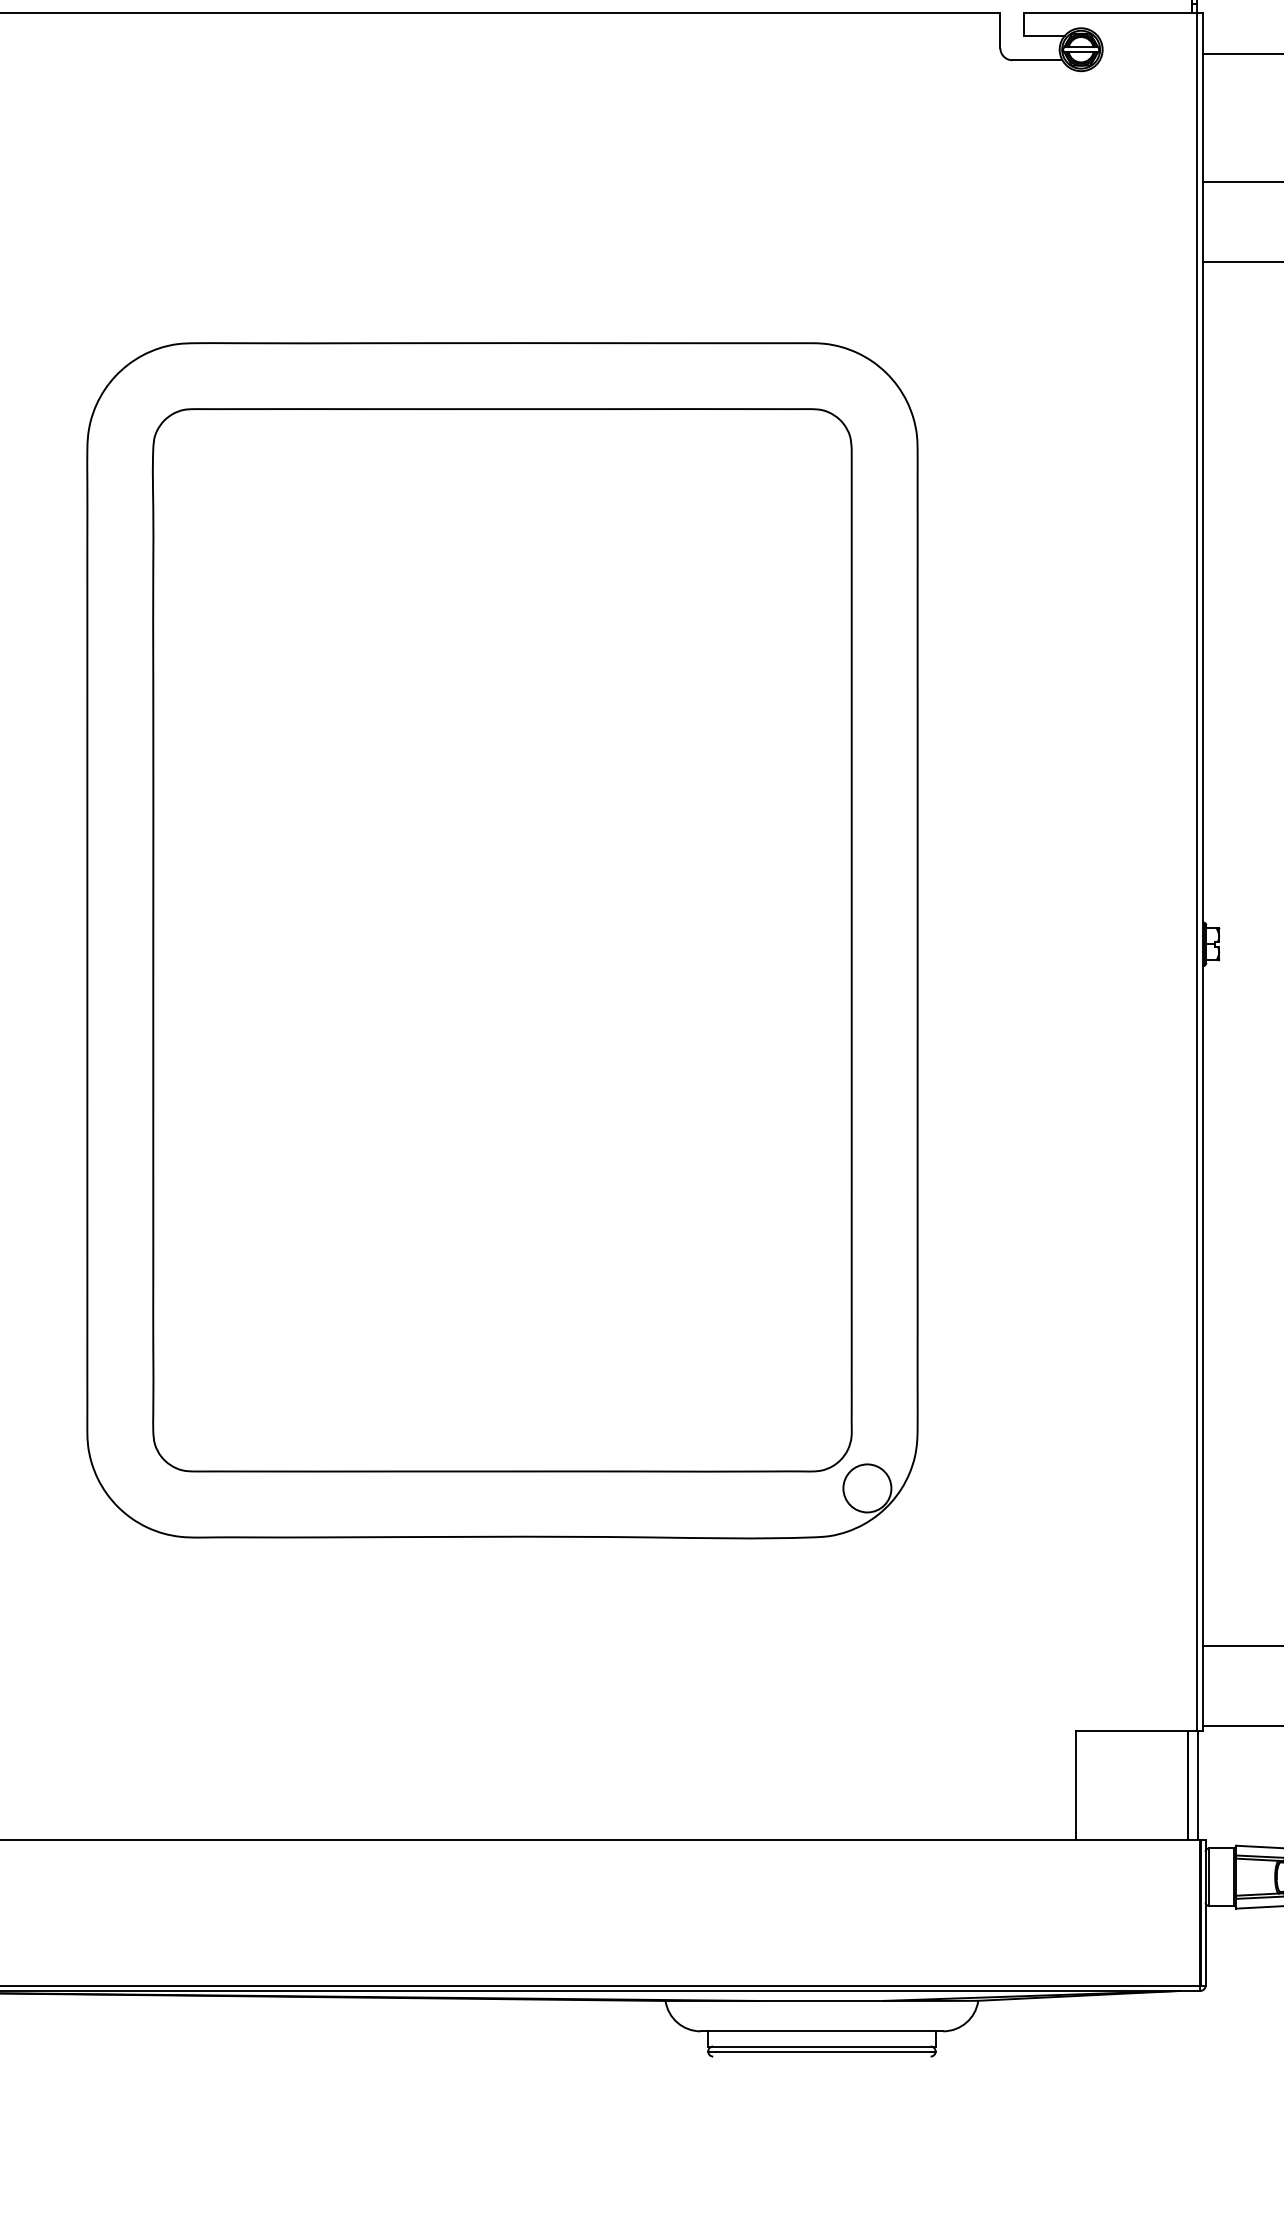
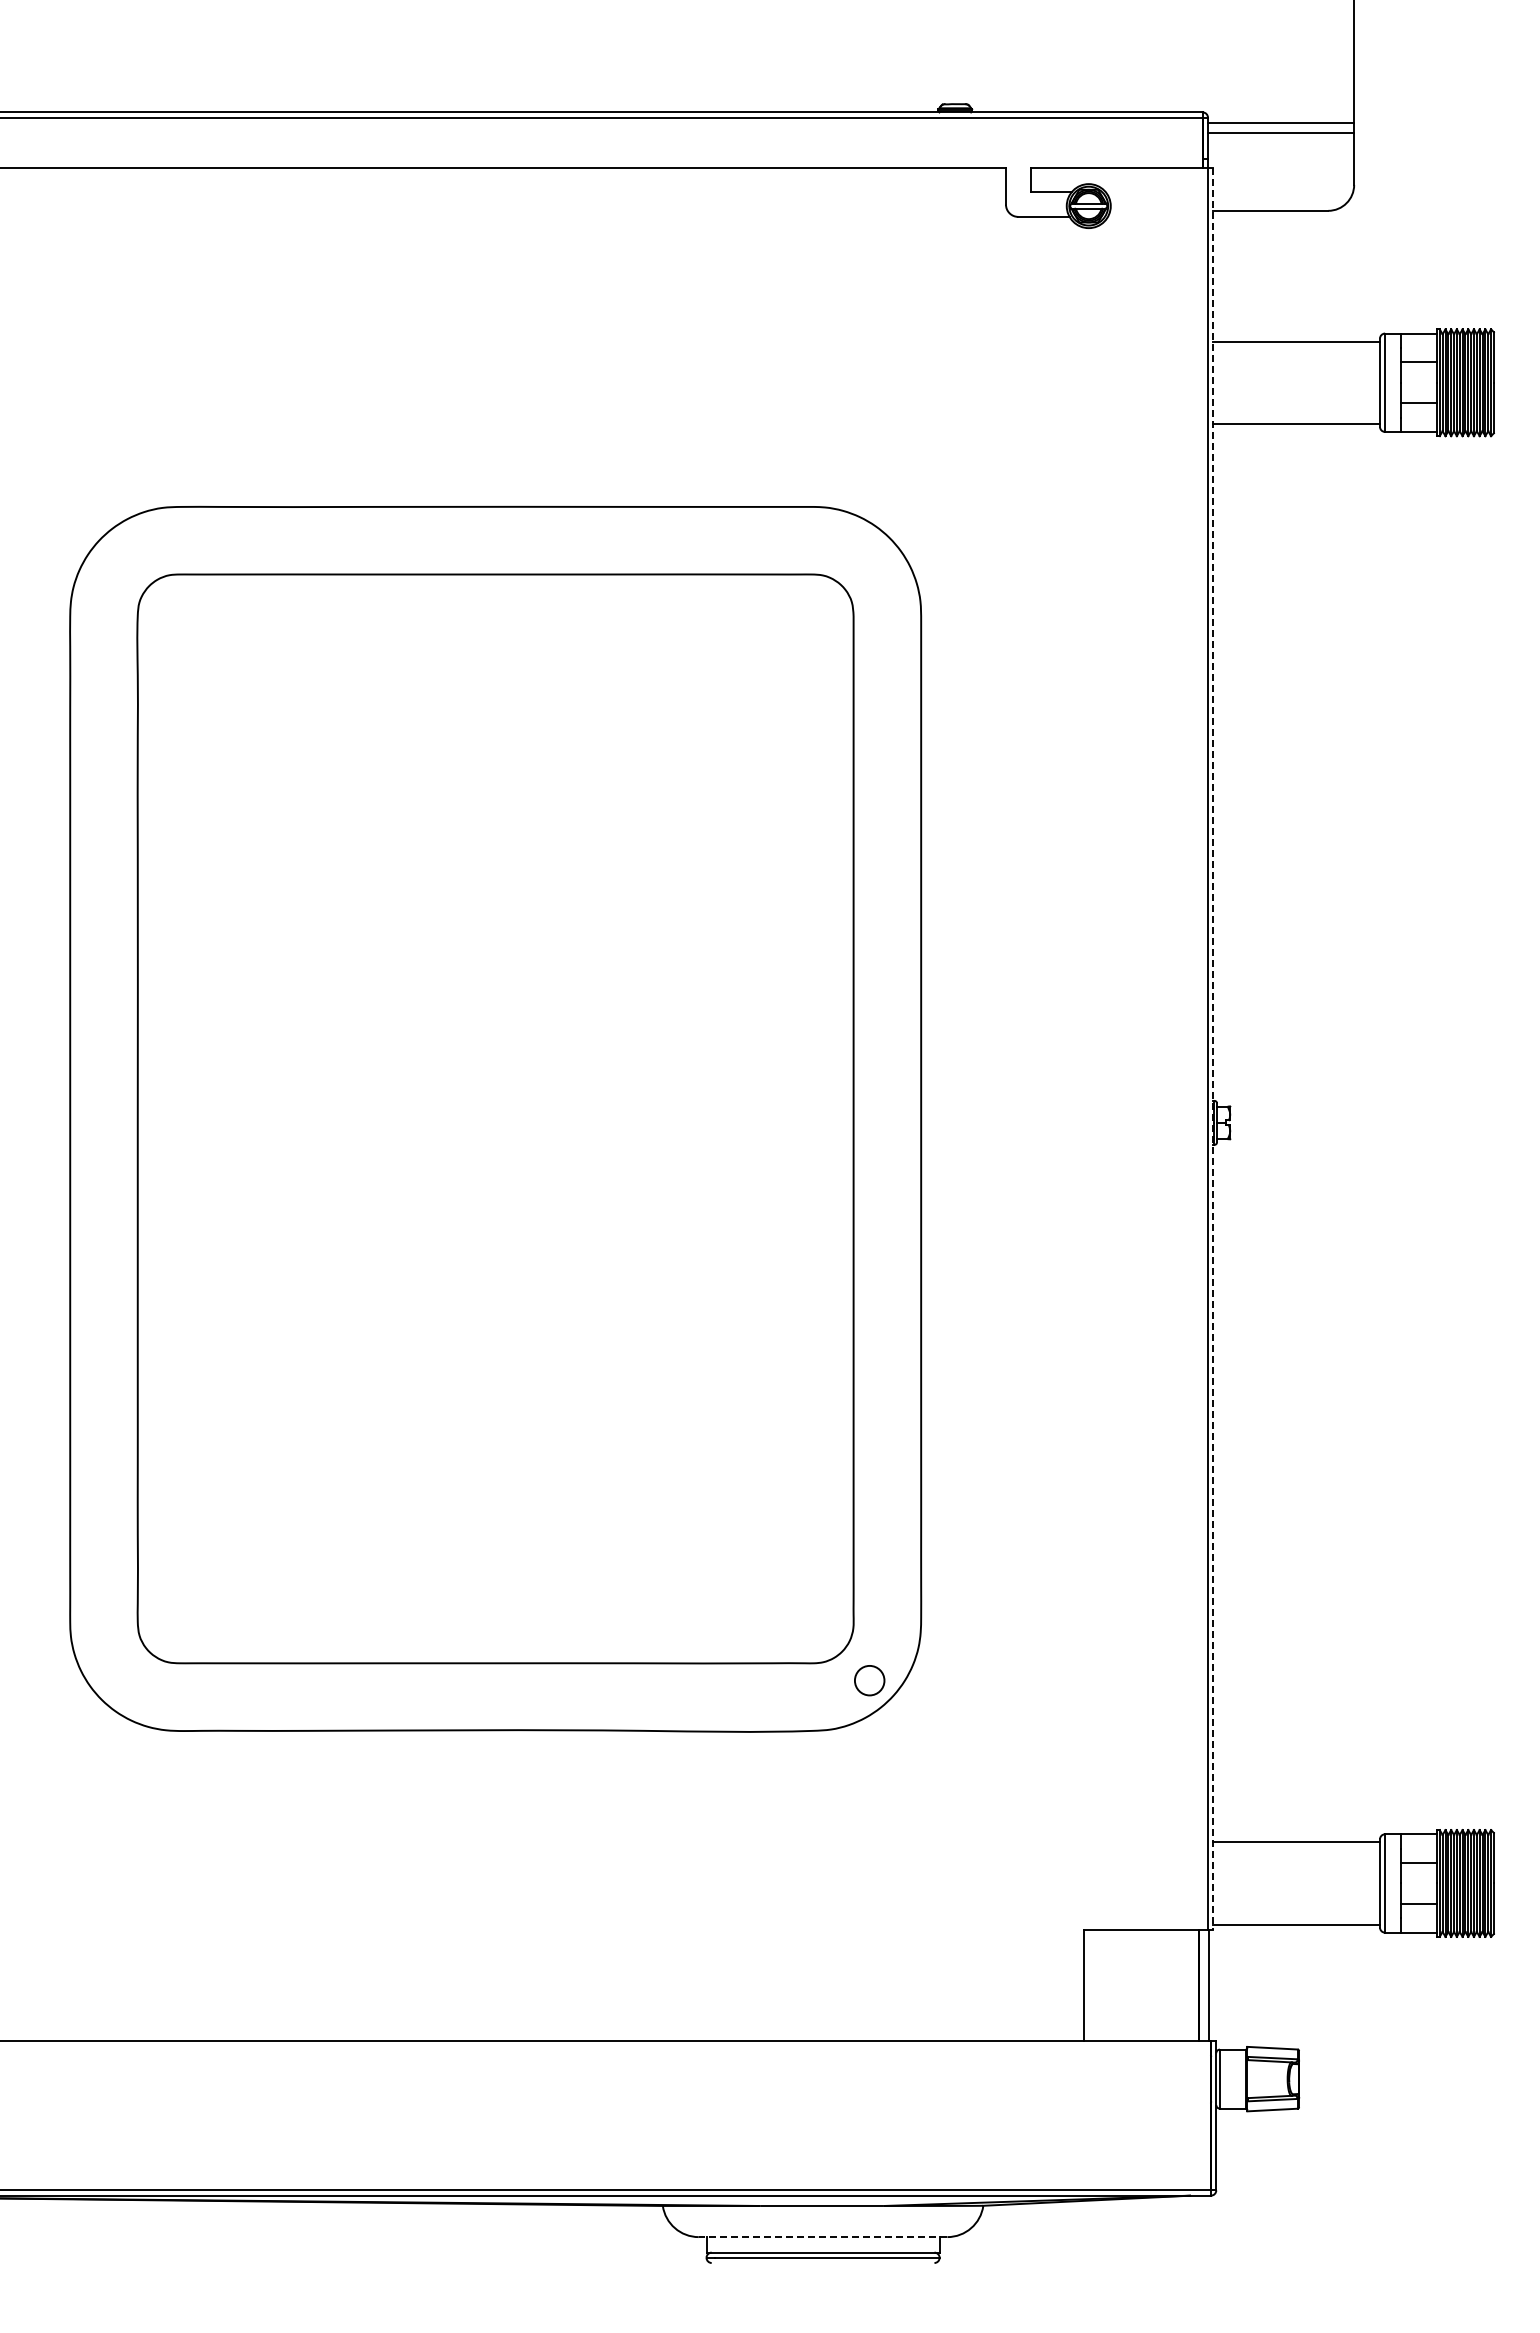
line: (1202, 871) -> (1213, 1048), solid -> dashed
circle: (867, 1488) -> (869, 1680), size x0.6
line: (821, 2031) -> (822, 2237), solid -> dashed

